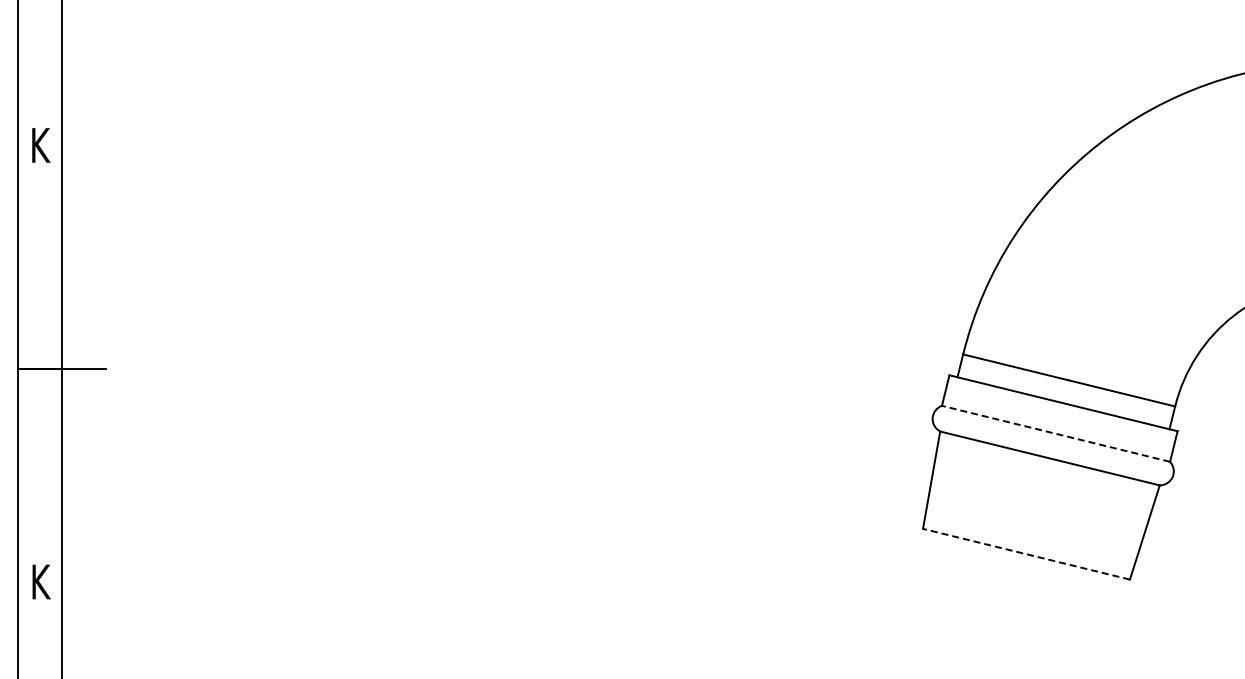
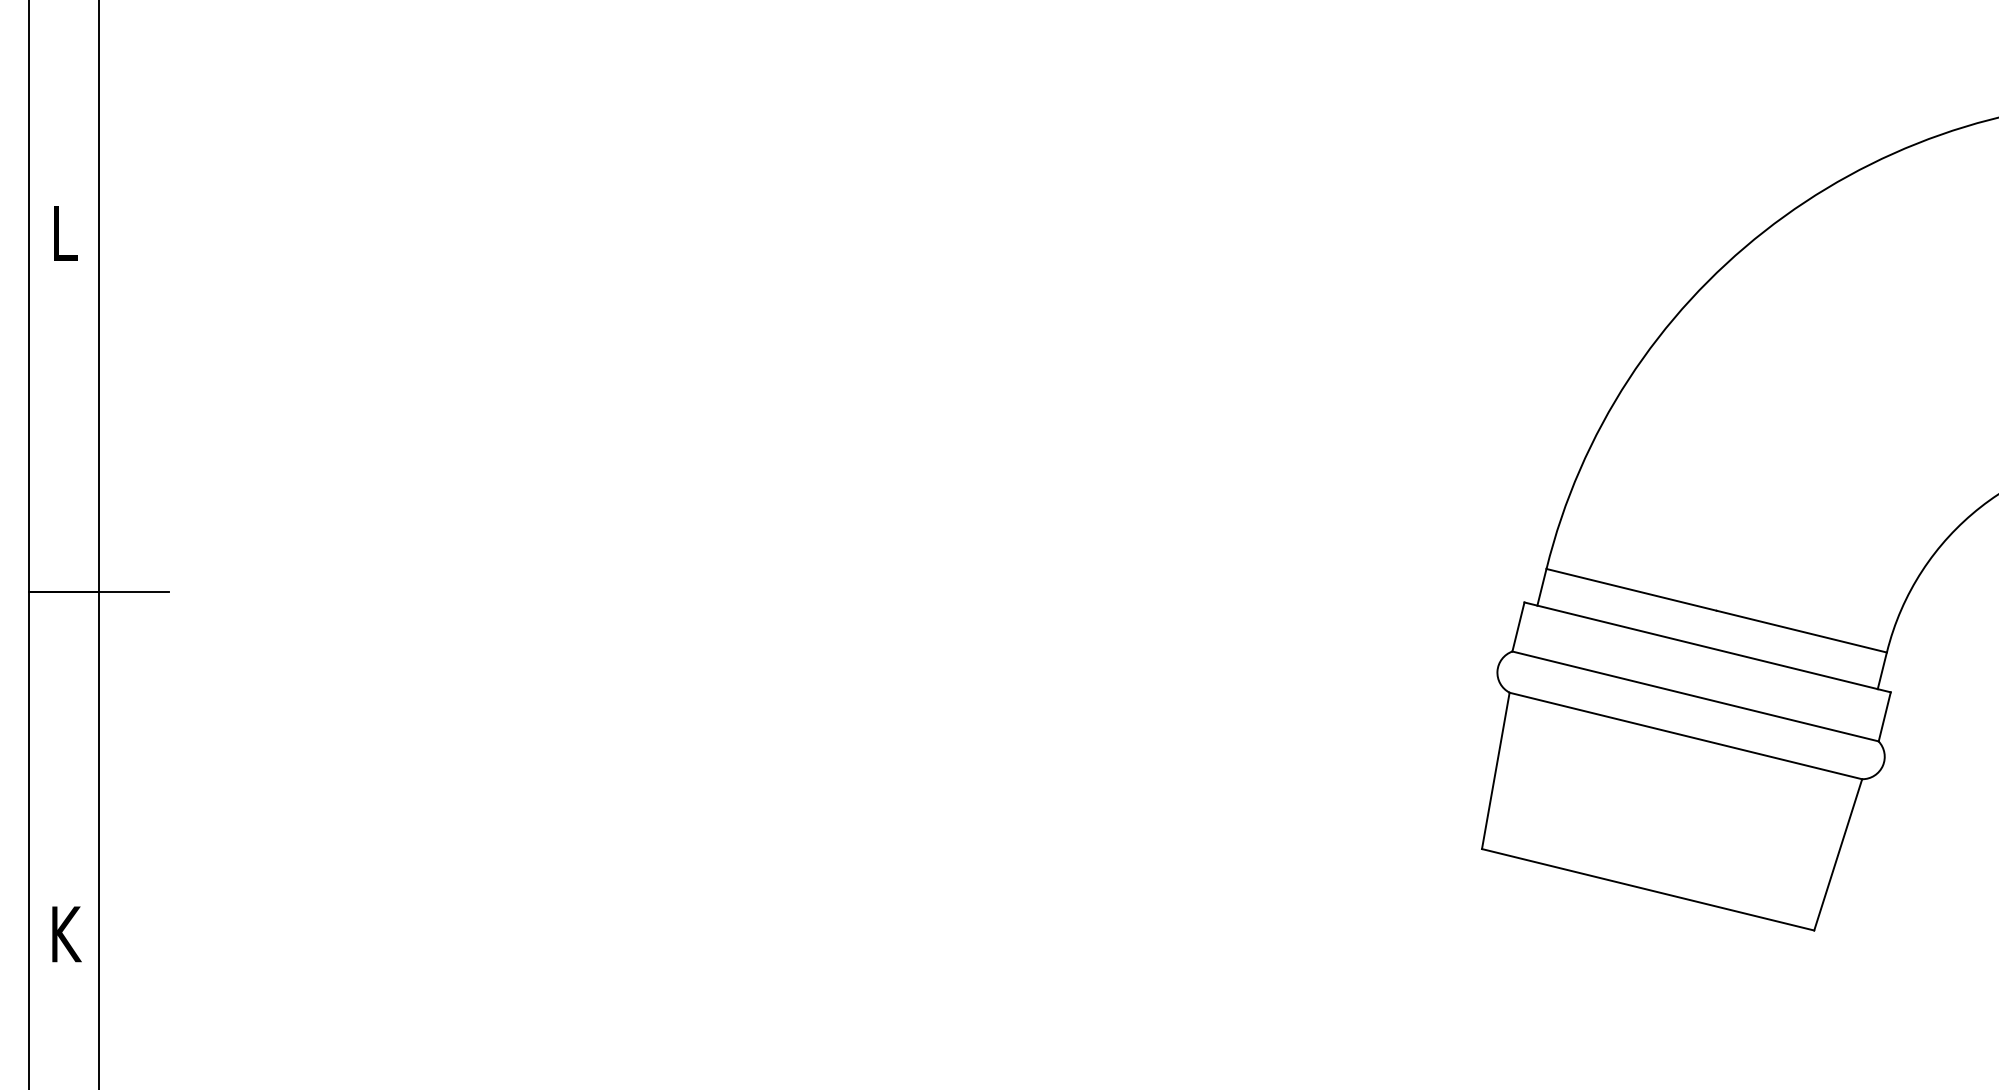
text: (41, 145) -> (66, 233), K -> L
line: (1055, 433) -> (1694, 695), dashed -> solid
line: (1026, 554) -> (1648, 890), dashed -> solid

